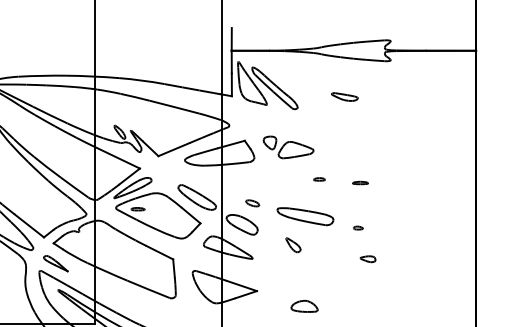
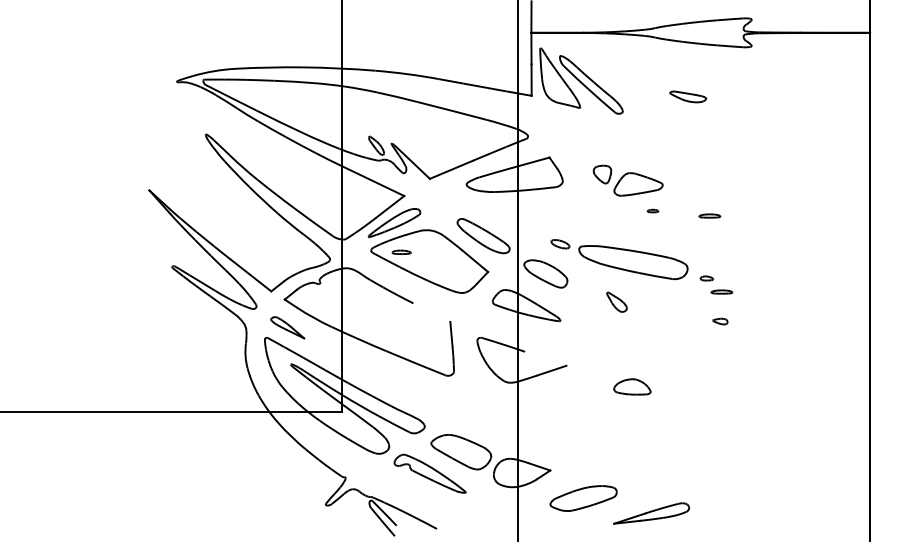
part: (288, 147) -> (627, 180), moved
part: (319, 179) -> (652, 210), size x0.7
part: (305, 216) -> (633, 262), size x1.4
part: (368, 237) -> (721, 291), added
line: (159, 252) -> (431, 312), removed
part: (368, 259) -> (720, 321), size x0.7
line: (241, 285) -> (545, 358), removed

